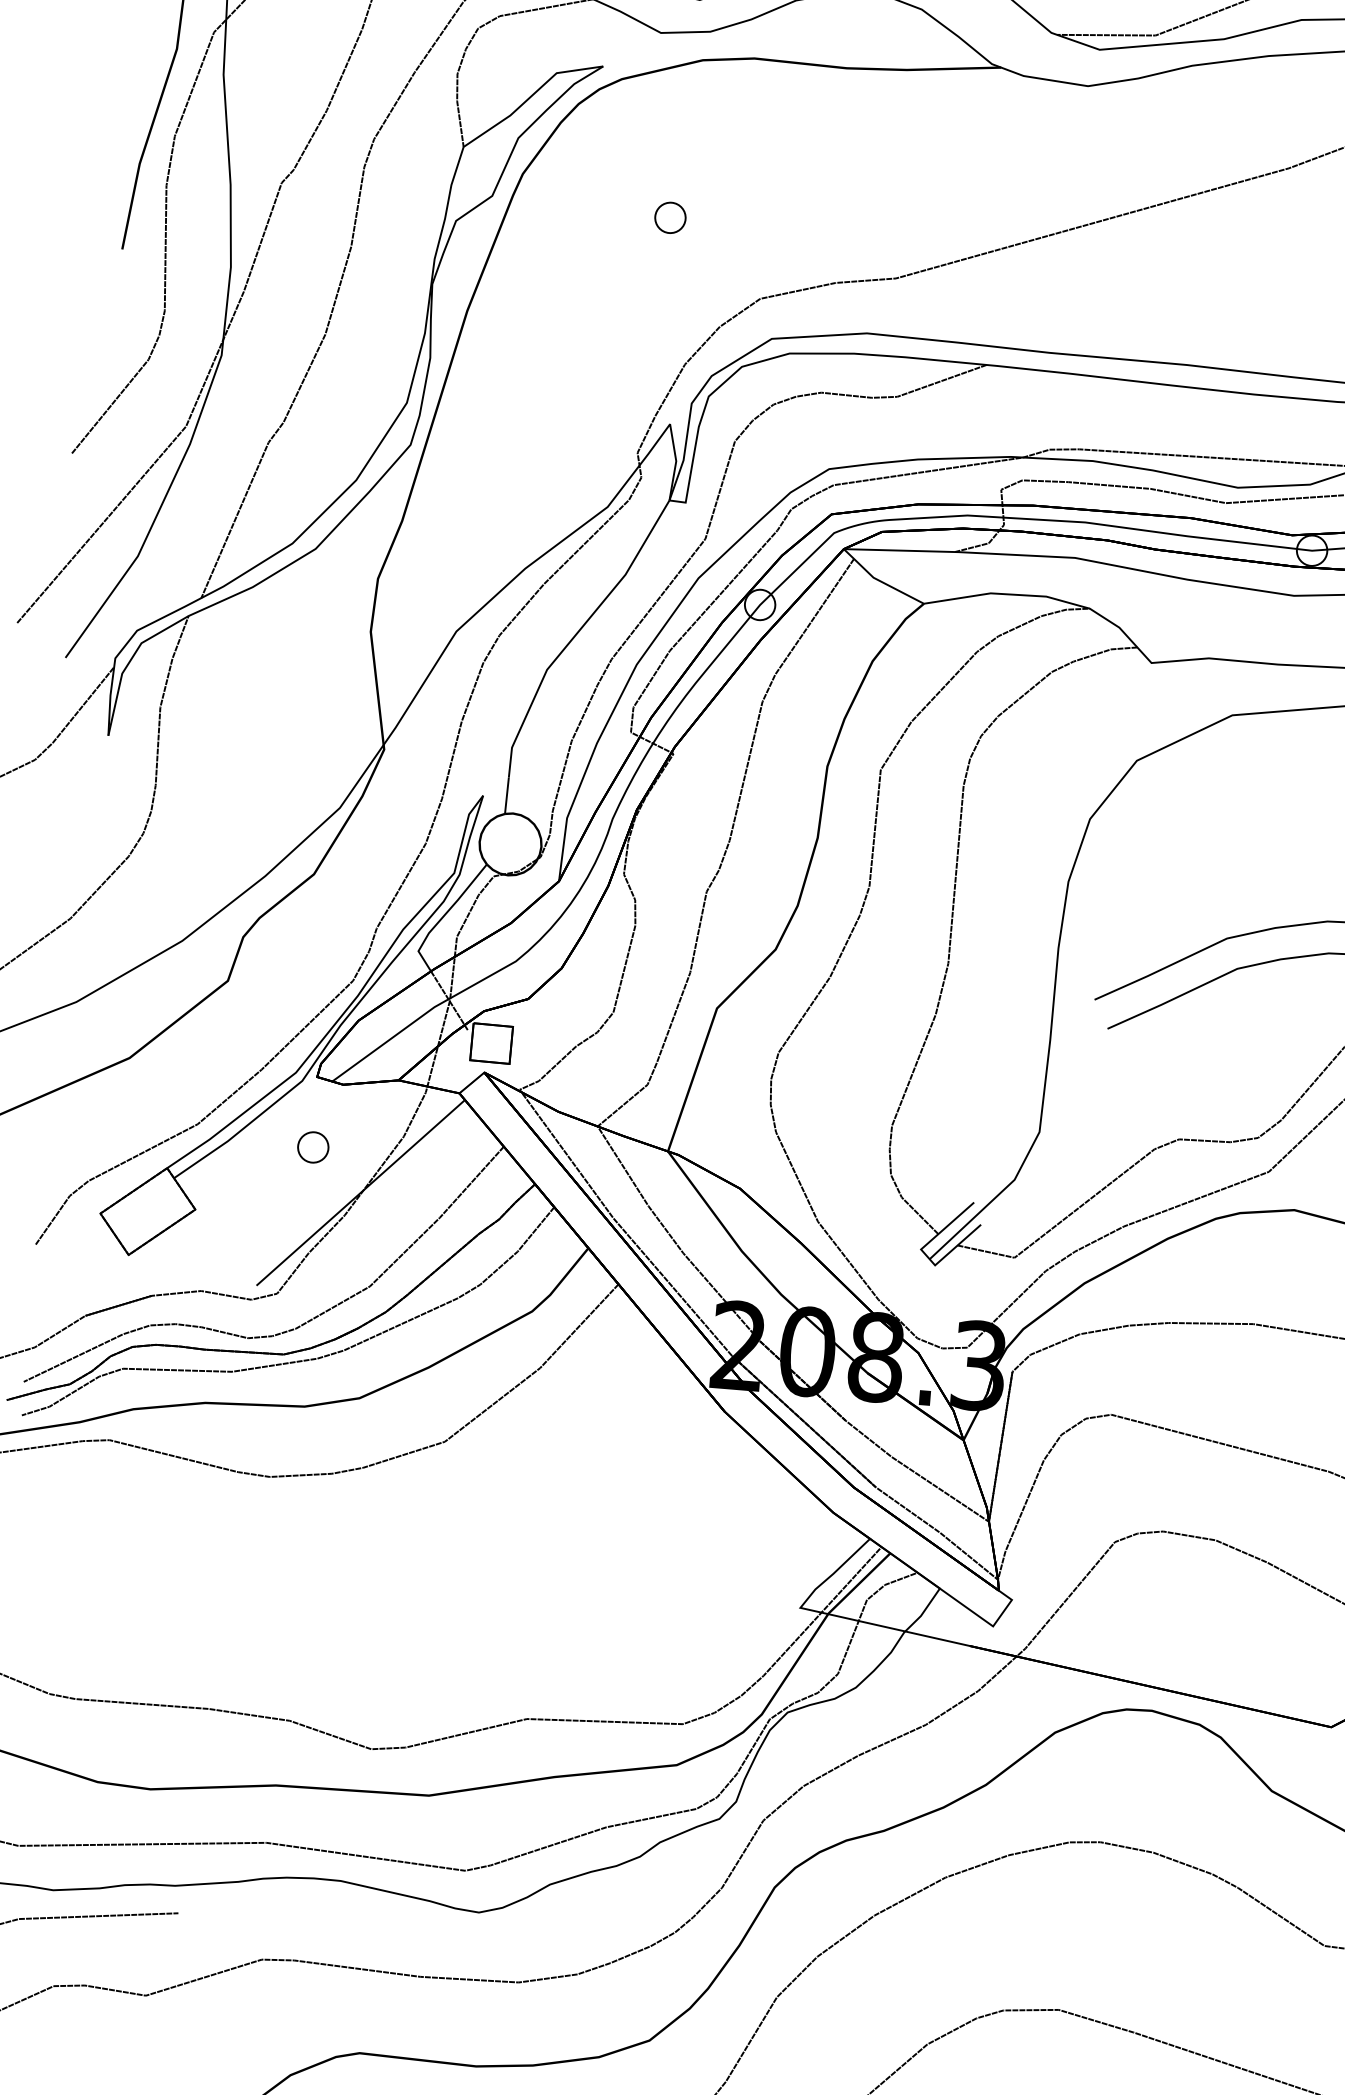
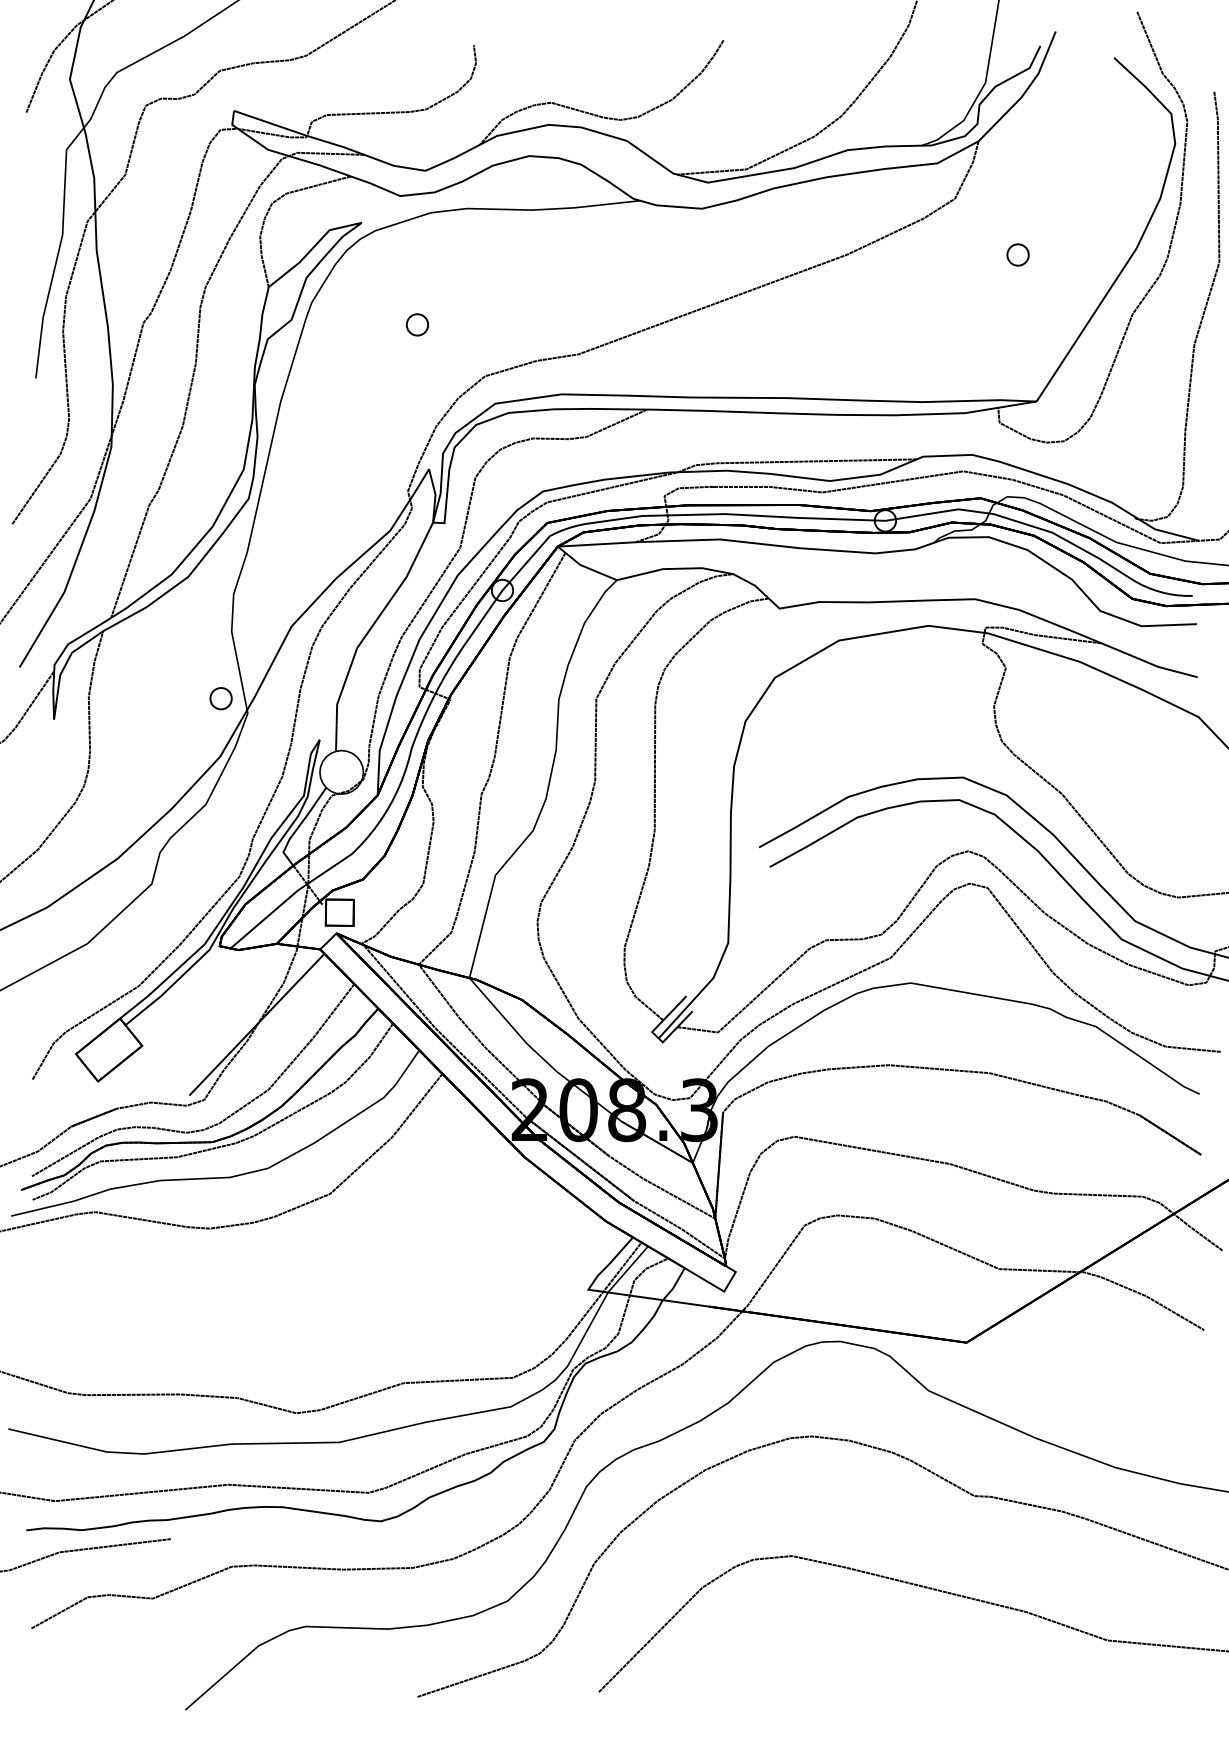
part: (312, 1147) -> (220, 698), moved

